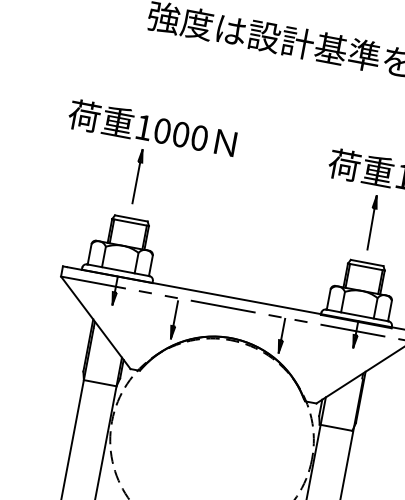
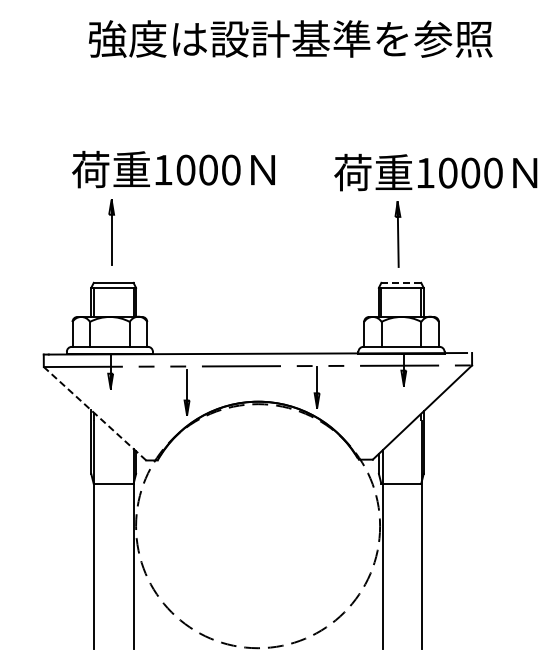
text: (152, 128) -> (173, 169), moved
line: (367, 262) -> (401, 282), solid -> dashed
line: (95, 322) -> (94, 413), solid -> dashed

